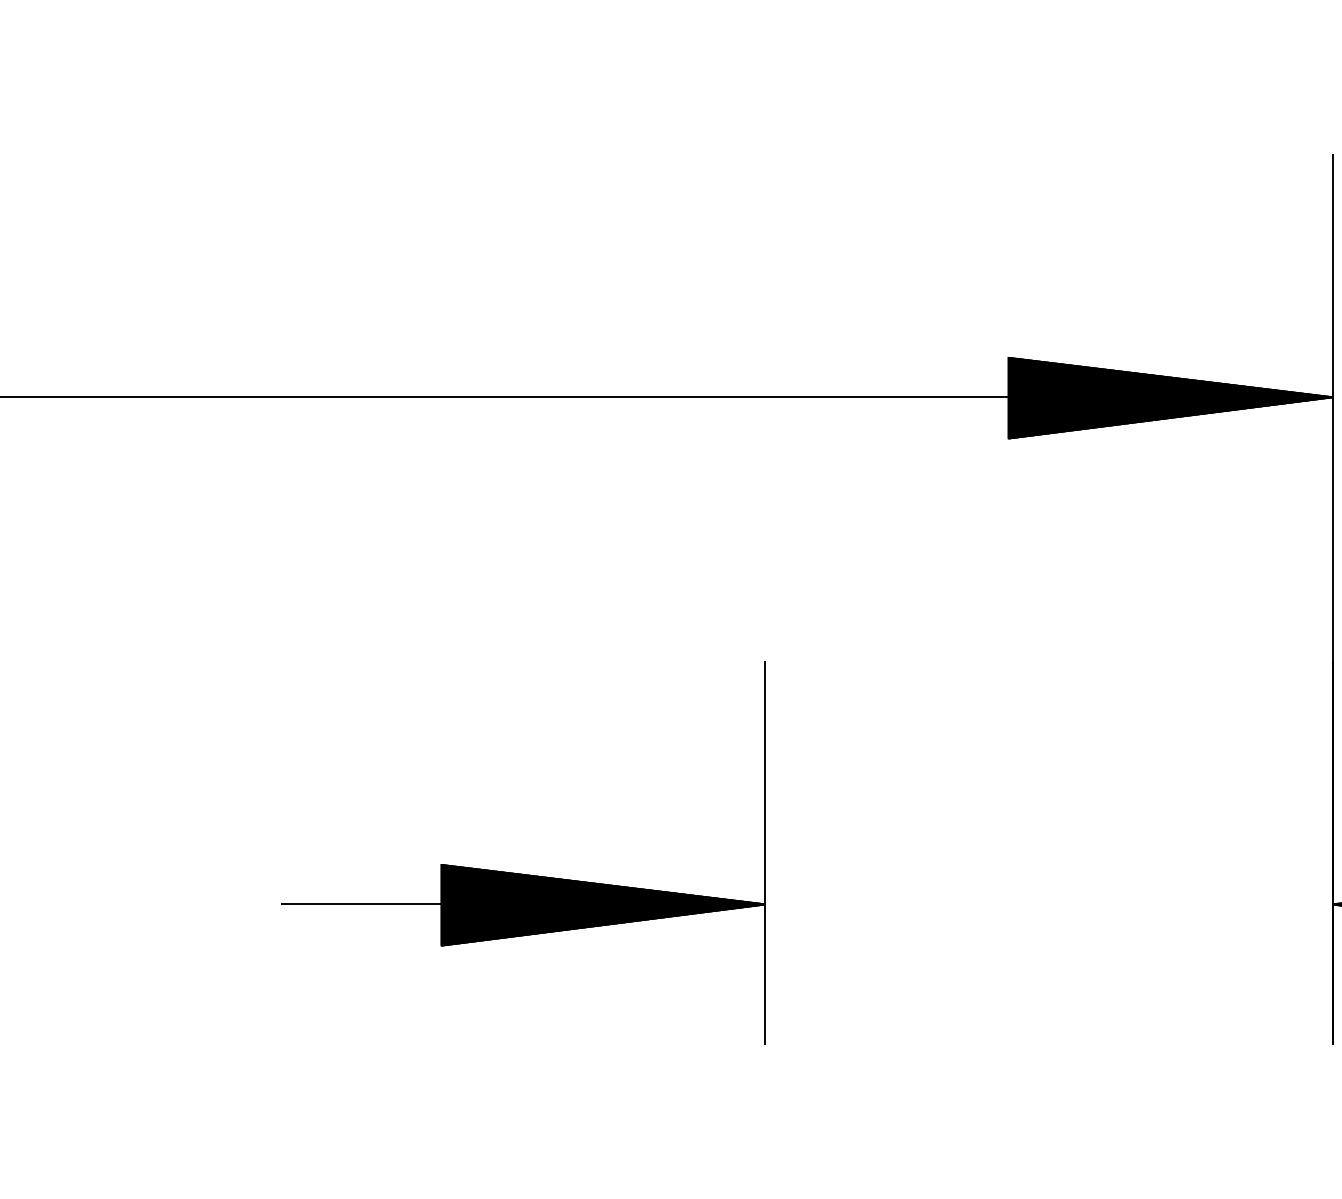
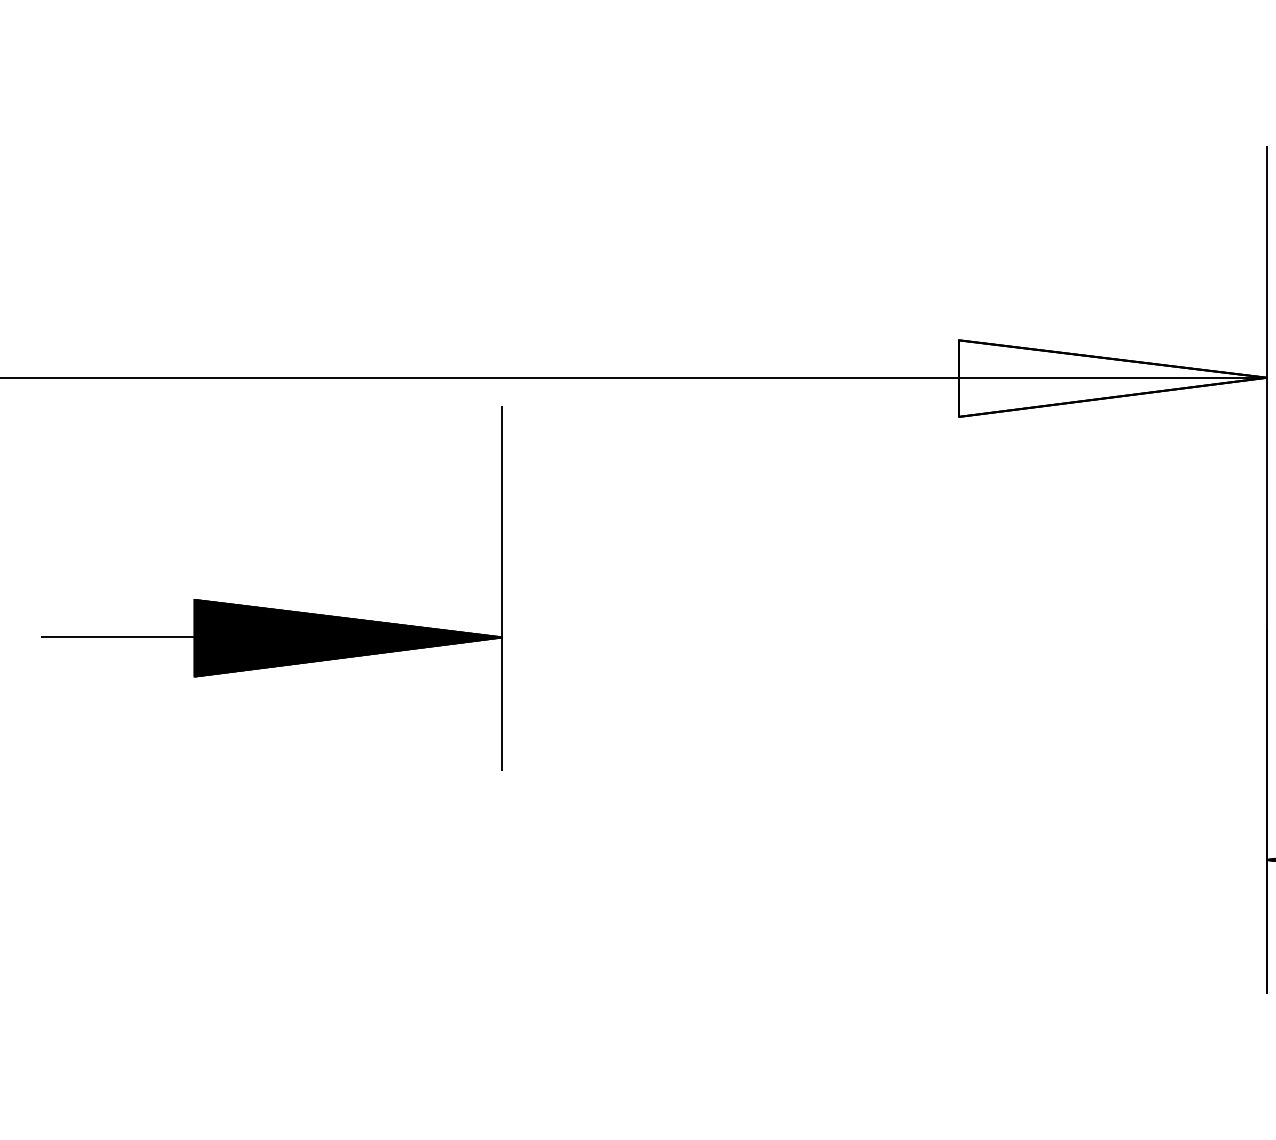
fill: (1170, 397) -> (1112, 377), removed
part: (522, 873) -> (271, 608), moved

